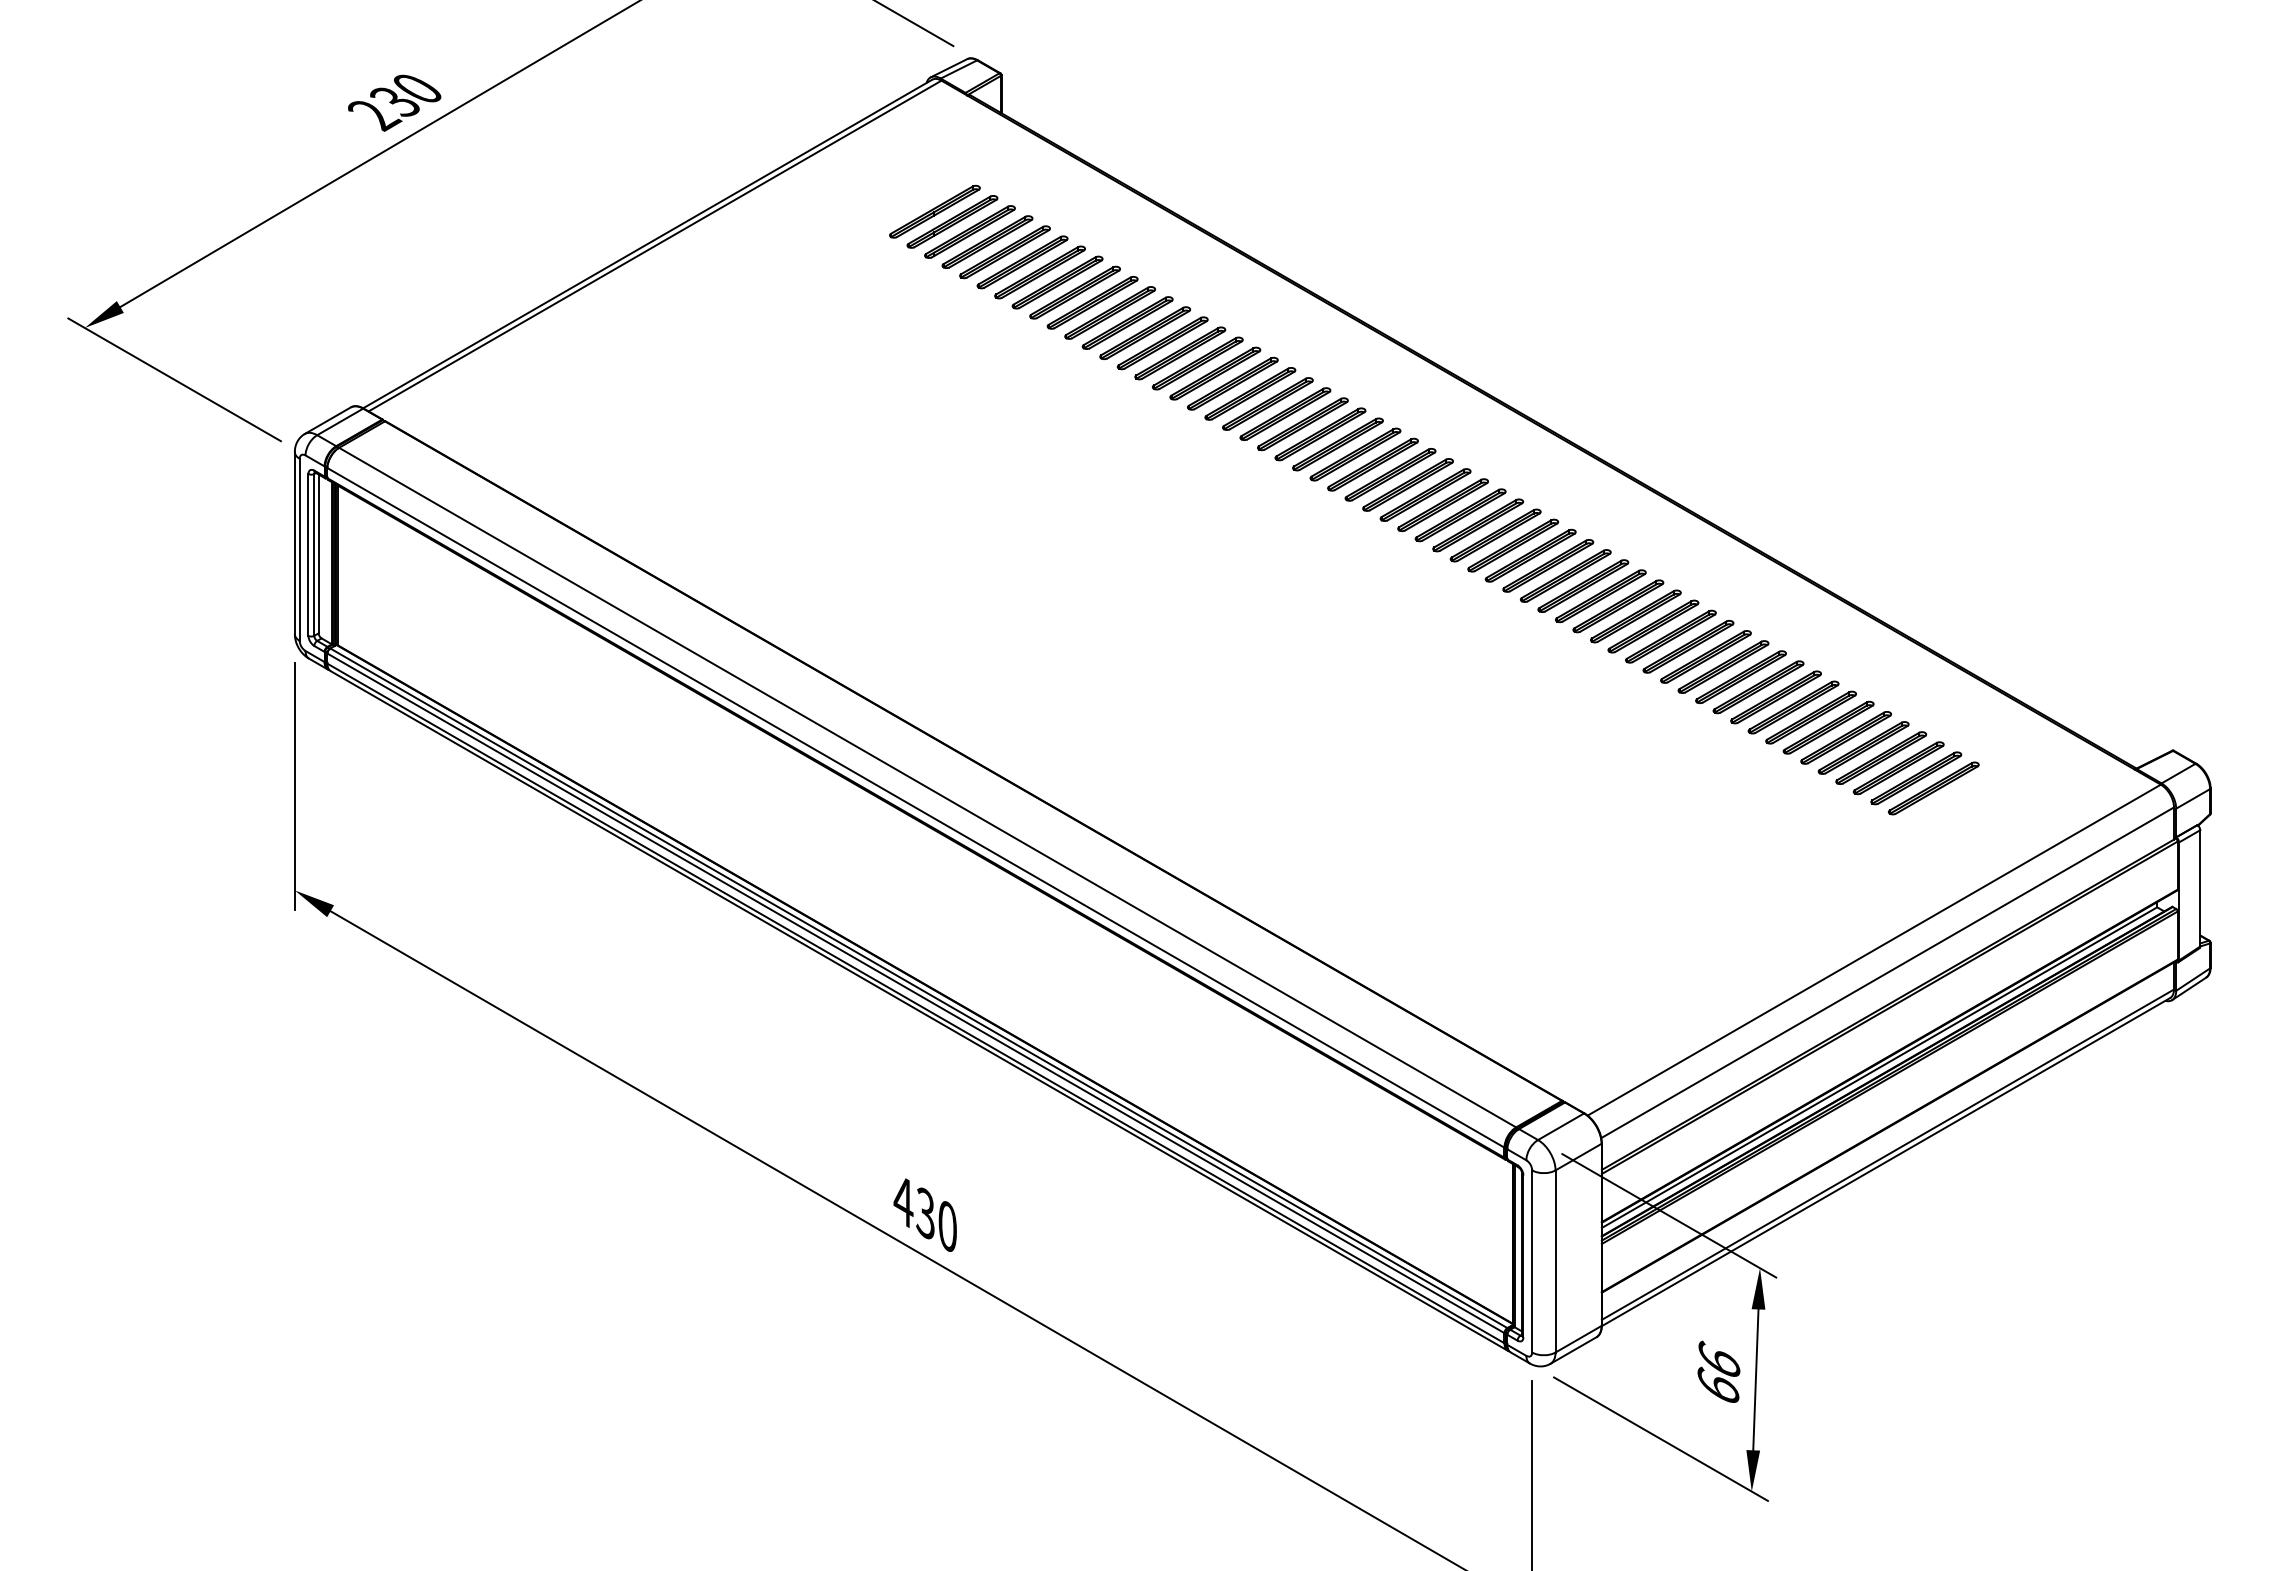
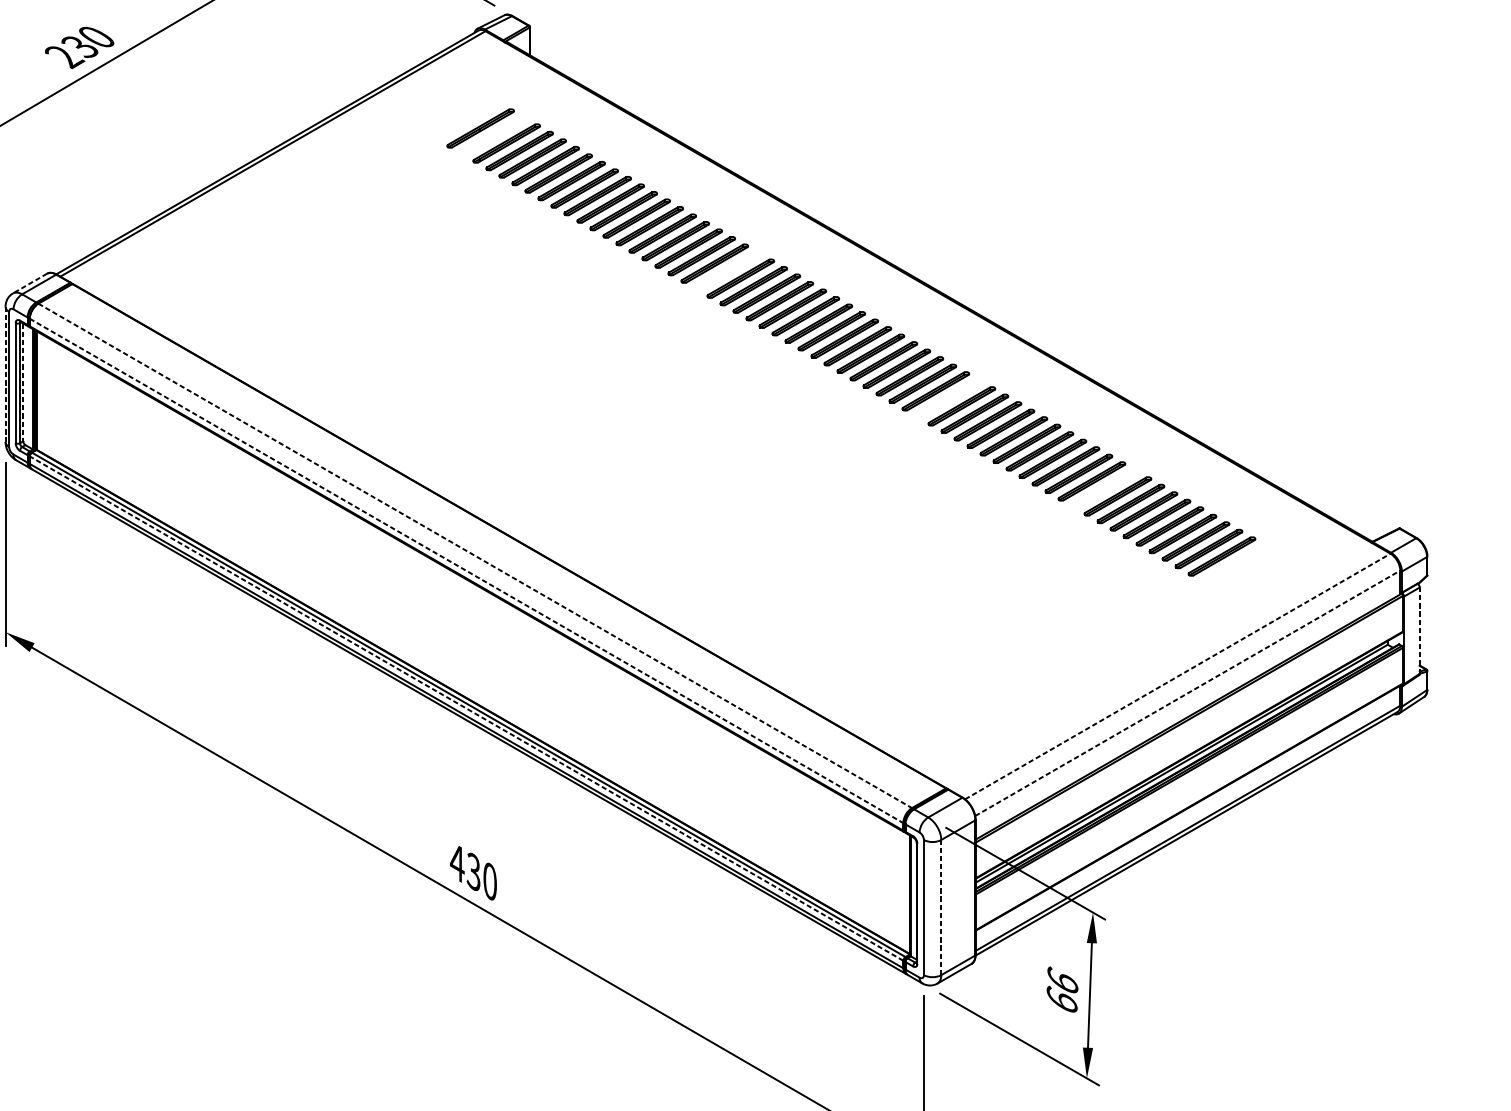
part: (952, 221) -> (493, 135), removed
part: (1267, 403) -> (727, 270), removed
line: (327, 420) -> (29, 283), solid -> dashed
line: (294, 543) -> (5, 374), solid -> dashed
line: (318, 554) -> (23, 382), solid -> dashed
part: (1565, 575) -> (948, 398), removed
part: (1775, 697) -> (1104, 489), removed
line: (927, 787) -> (475, 555), solid -> dashed
line: (915, 807) -> (466, 570), solid -> dashed
line: (2200, 887) -> (1419, 630), solid -> dashed
line: (1874, 950) -> (1177, 676), solid -> dashed
line: (1887, 972) -> (1187, 693), solid -> dashed
line: (915, 993) -> (466, 708), solid -> dashed
line: (1555, 1260) -> (941, 906), solid -> dashed

